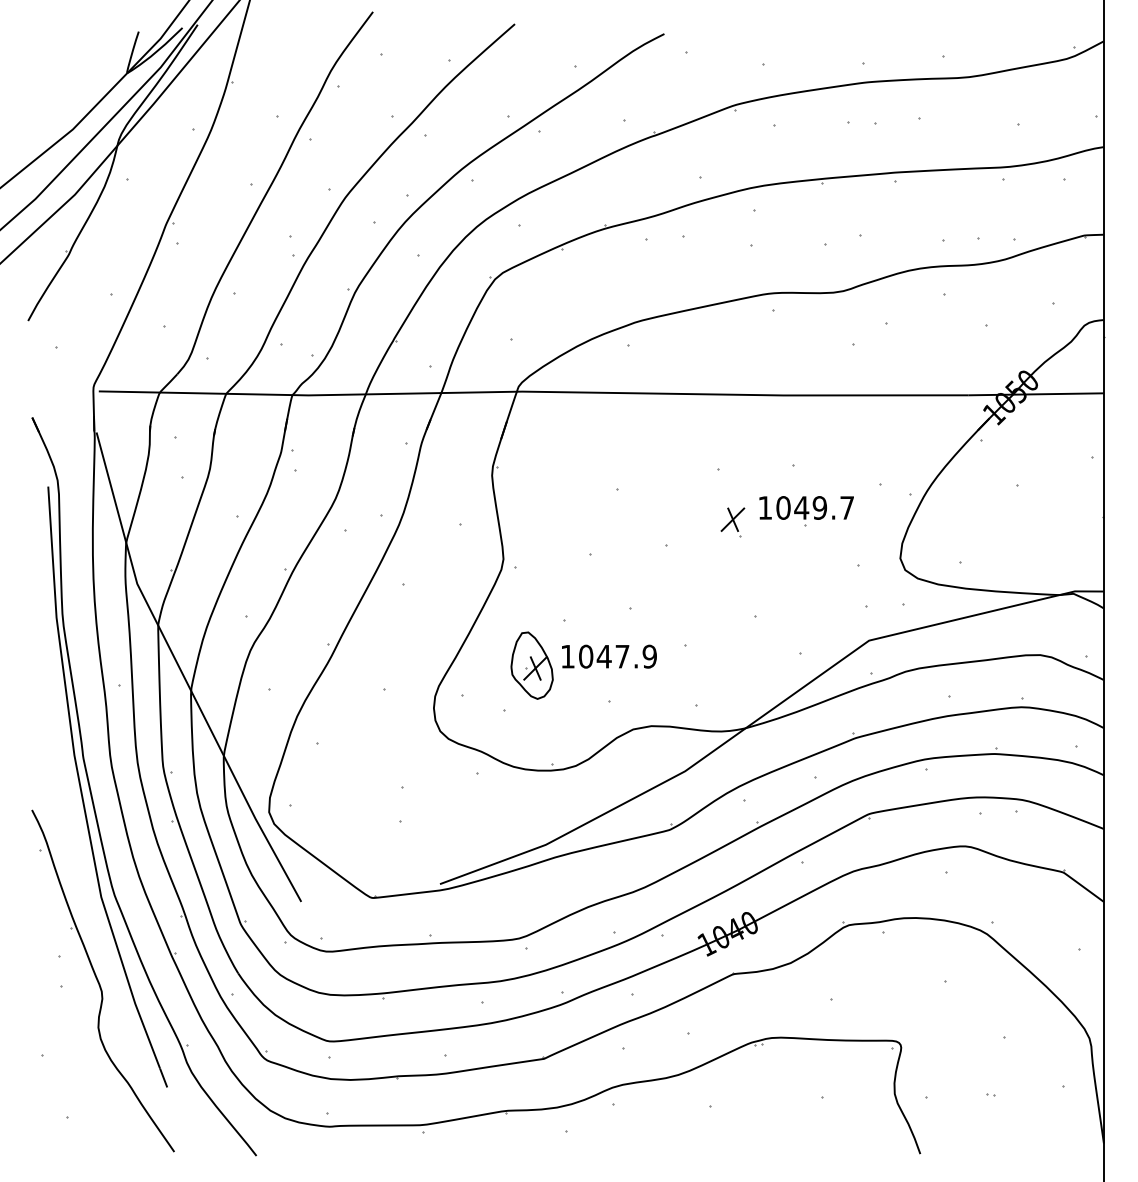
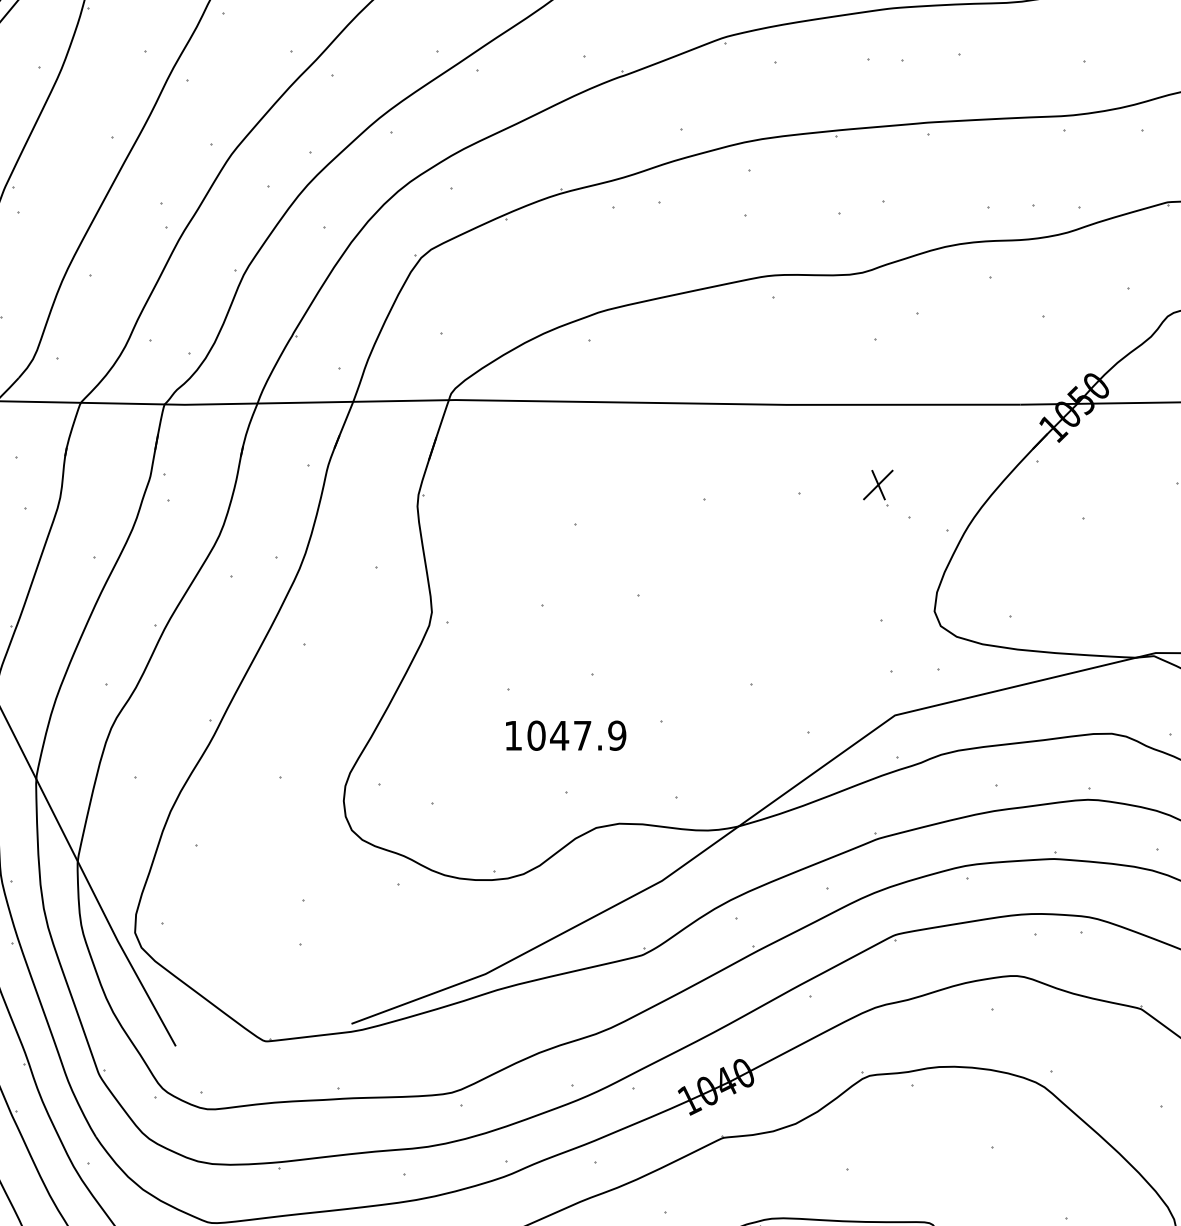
part: (806, 511) -> (815, 551), removed
part: (732, 522) -> (877, 488), moved
part: (531, 665) -> (467, 746), removed

